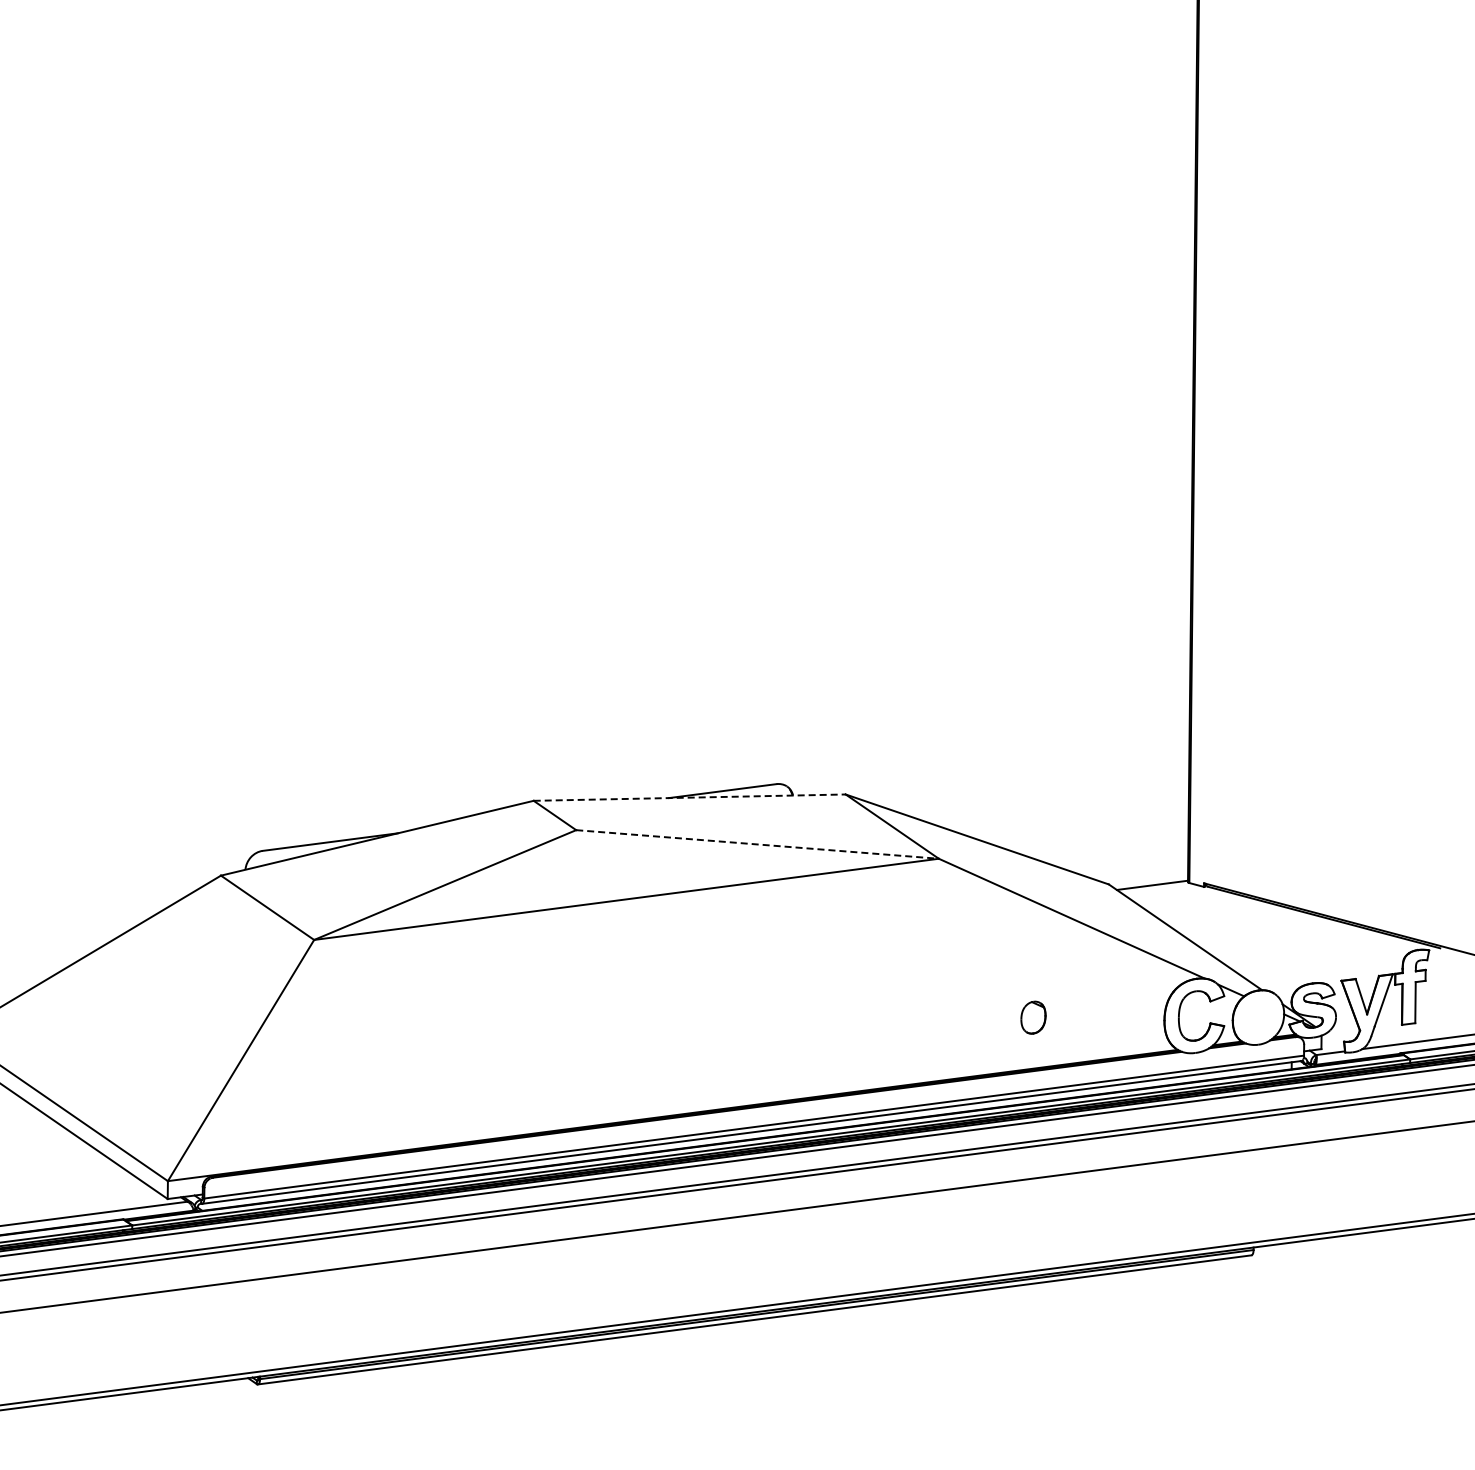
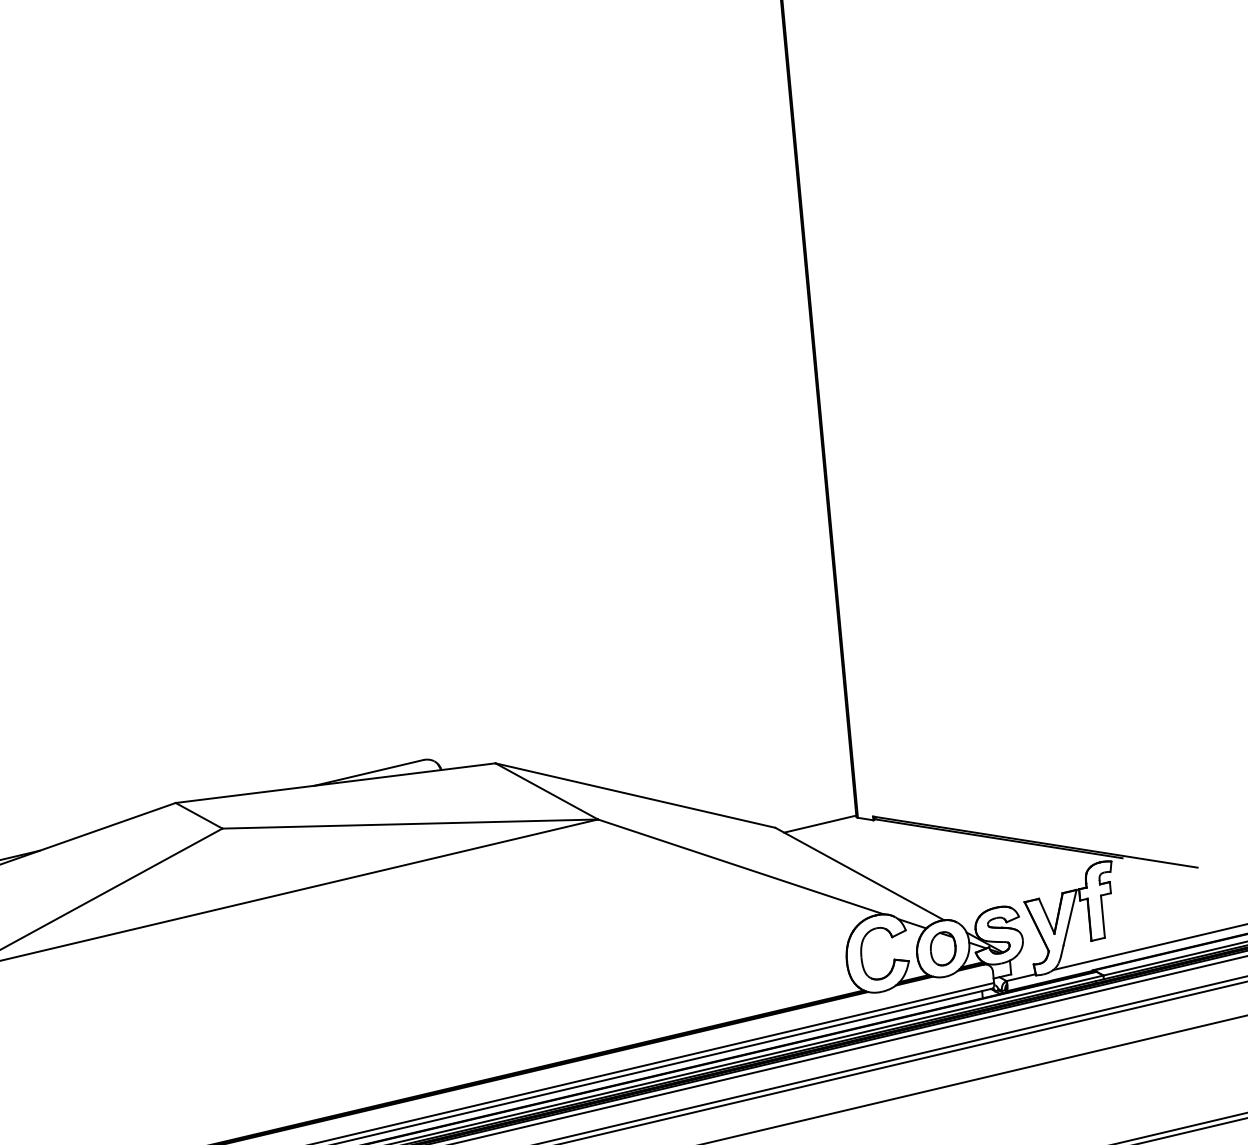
line: (690, 797) -> (336, 782), dashed -> solid
line: (757, 844) -> (410, 824), dashed -> solid
part: (1033, 1017) -> (943, 948), moved

